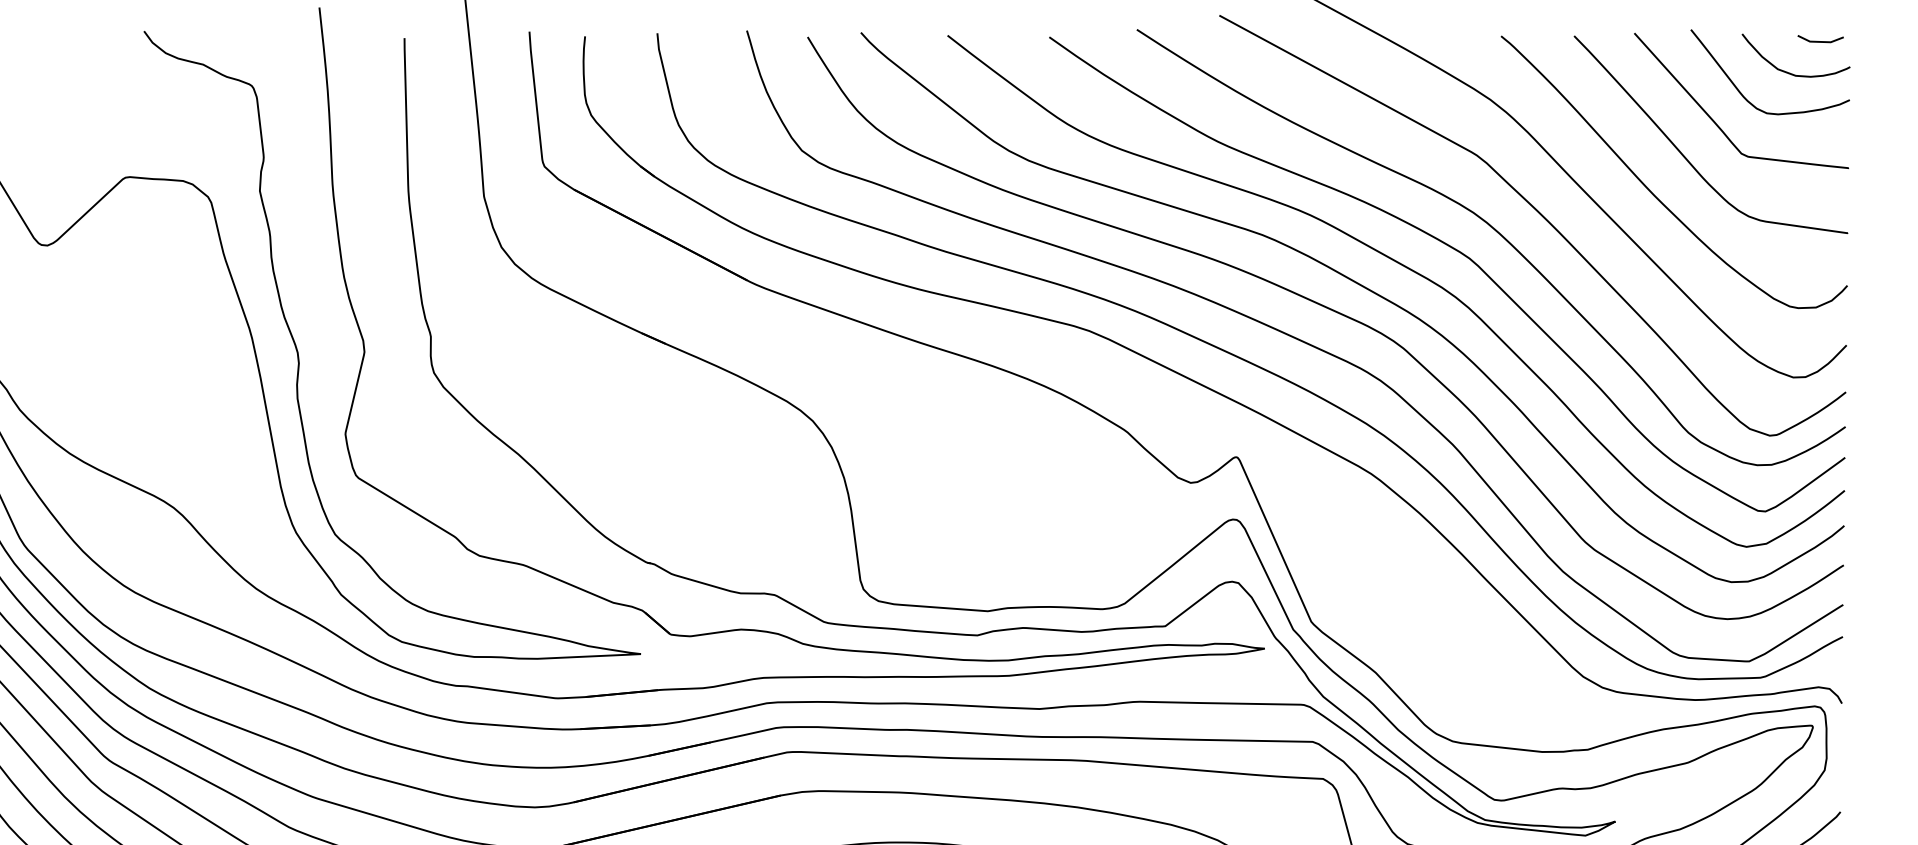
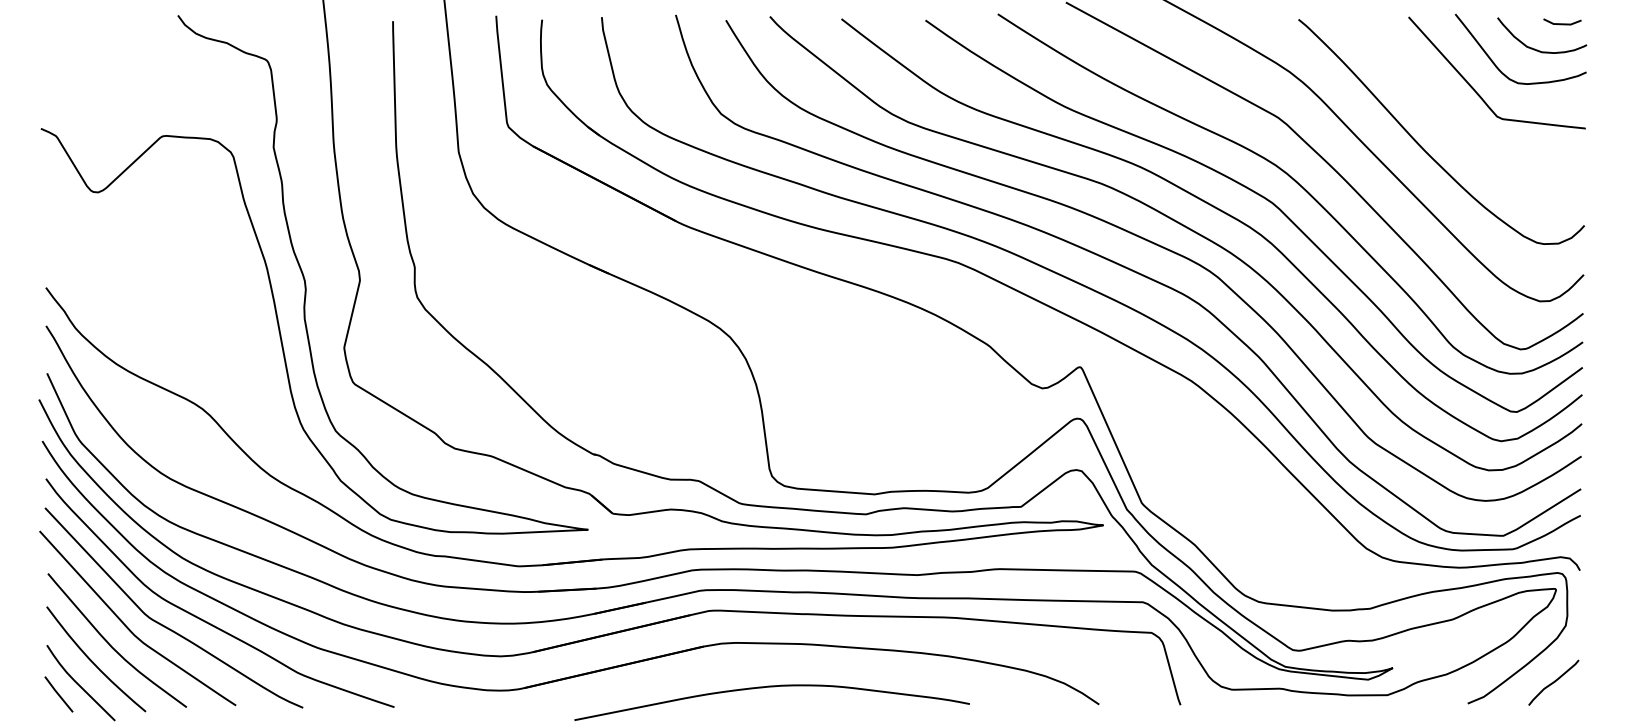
curve: (1687, 158) -> (1452, 120), removed

